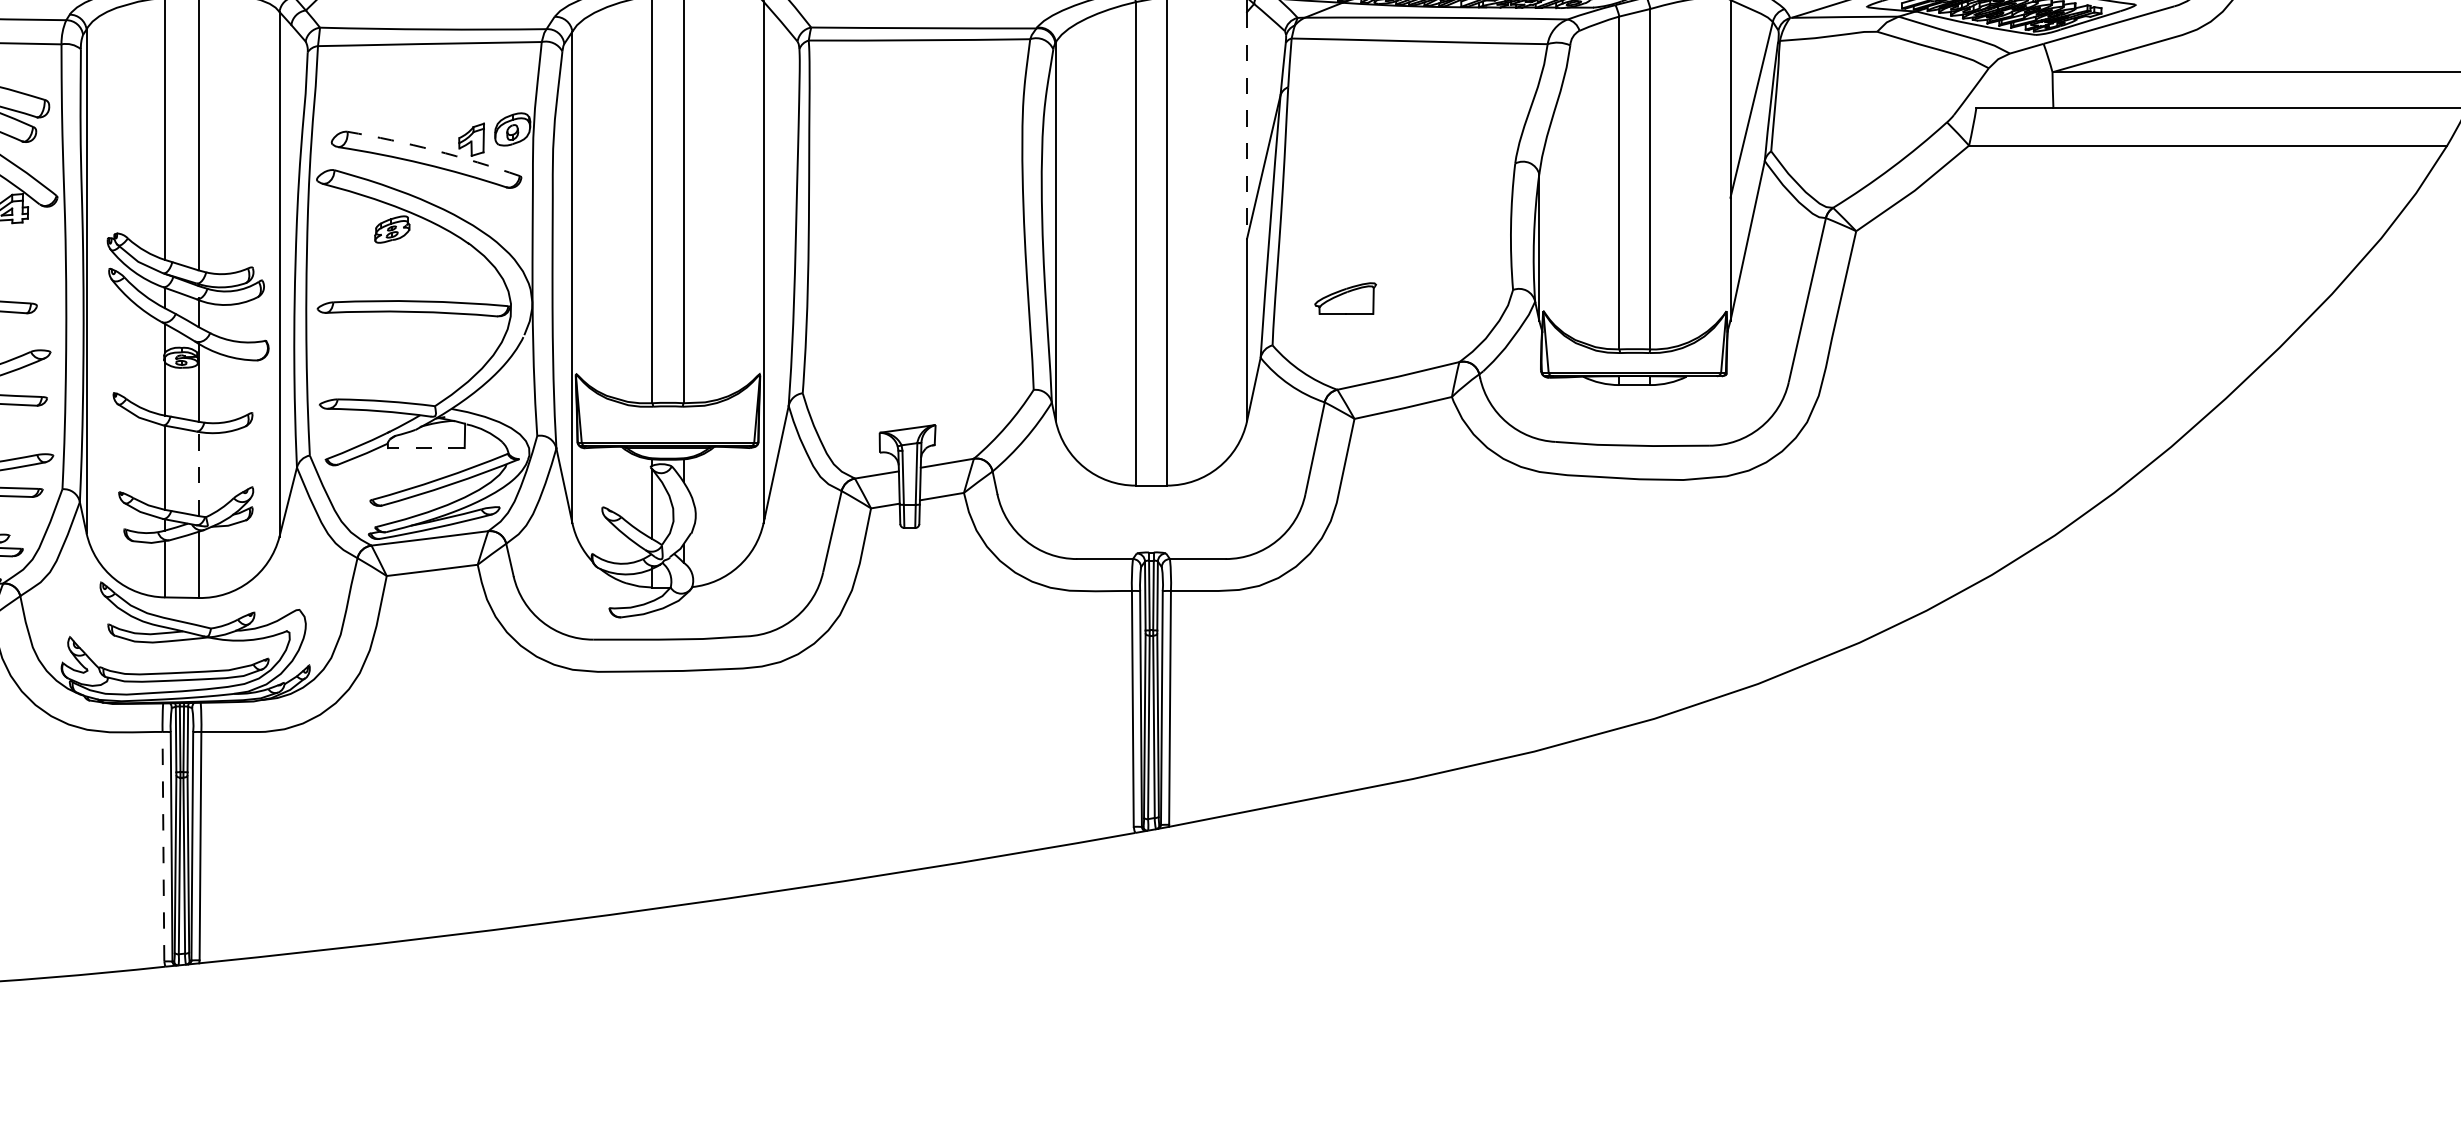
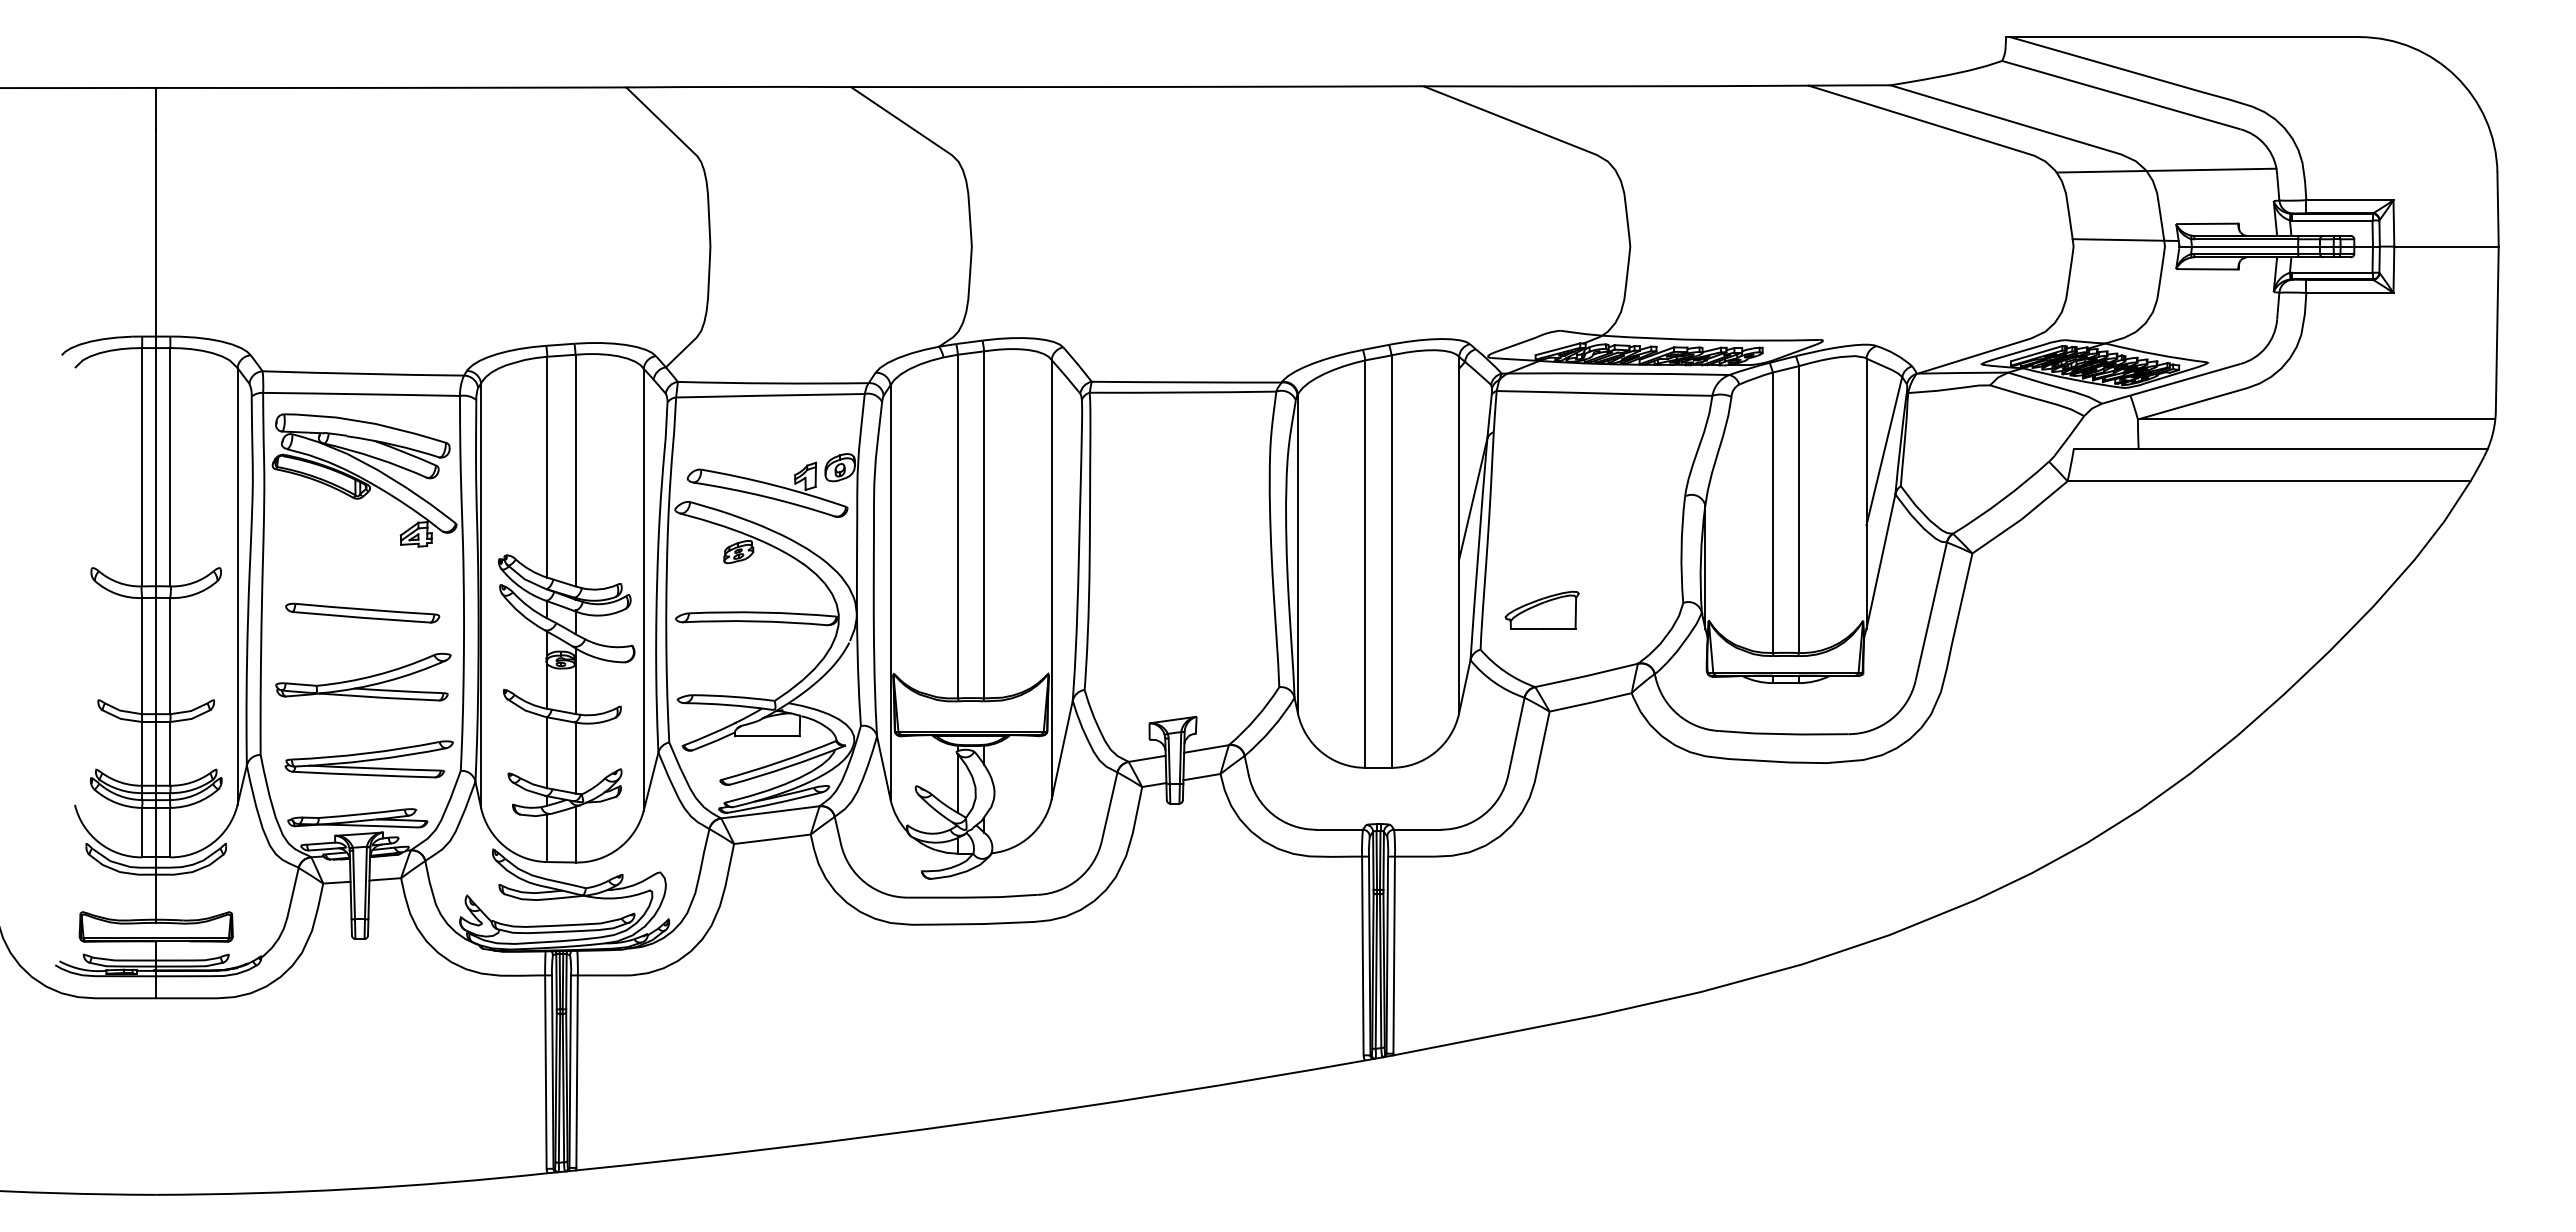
line: (1247, 125) -> (1459, 464), dashed -> solid
arc: (434, 150) -> (774, 485), dashed -> solid
part: (1344, 297) -> (1541, 609), size x1.43
line: (425, 448) -> (766, 736), dashed -> solid
line: (198, 474) -> (575, 758), dashed -> solid
line: (162, 847) -> (545, 1072), dashed -> solid

